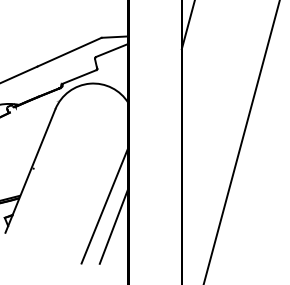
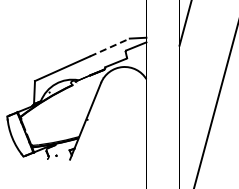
line: (68, 52) -> (109, 47), solid -> dashed
line: (104, 205) -> (131, 142), removed
line: (114, 224) -> (137, 154), removed

